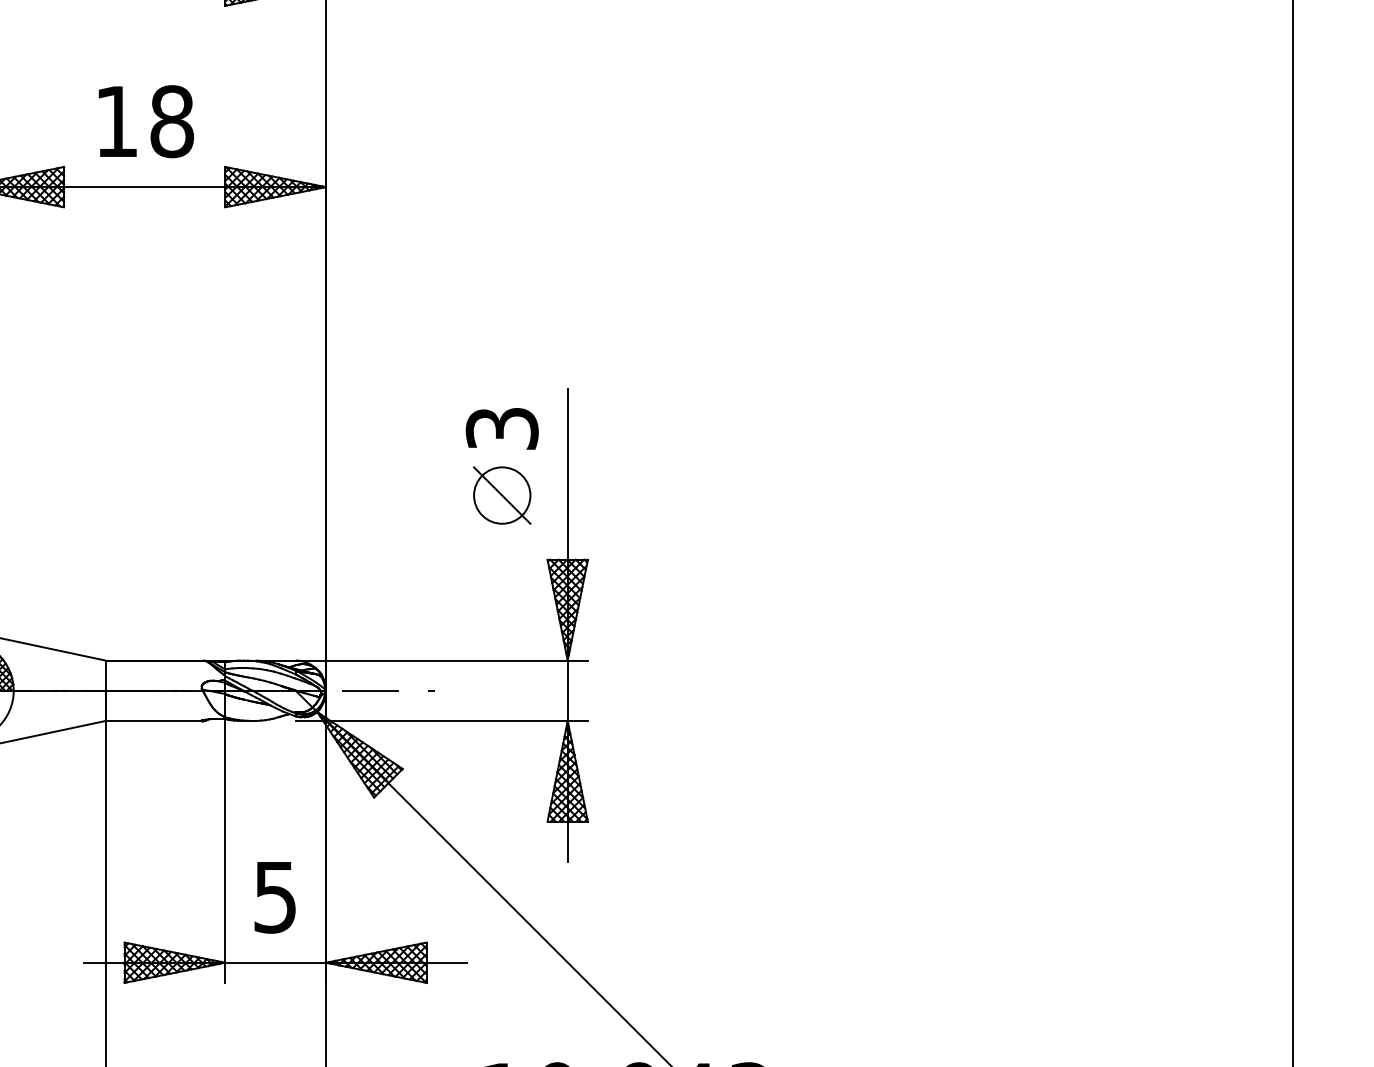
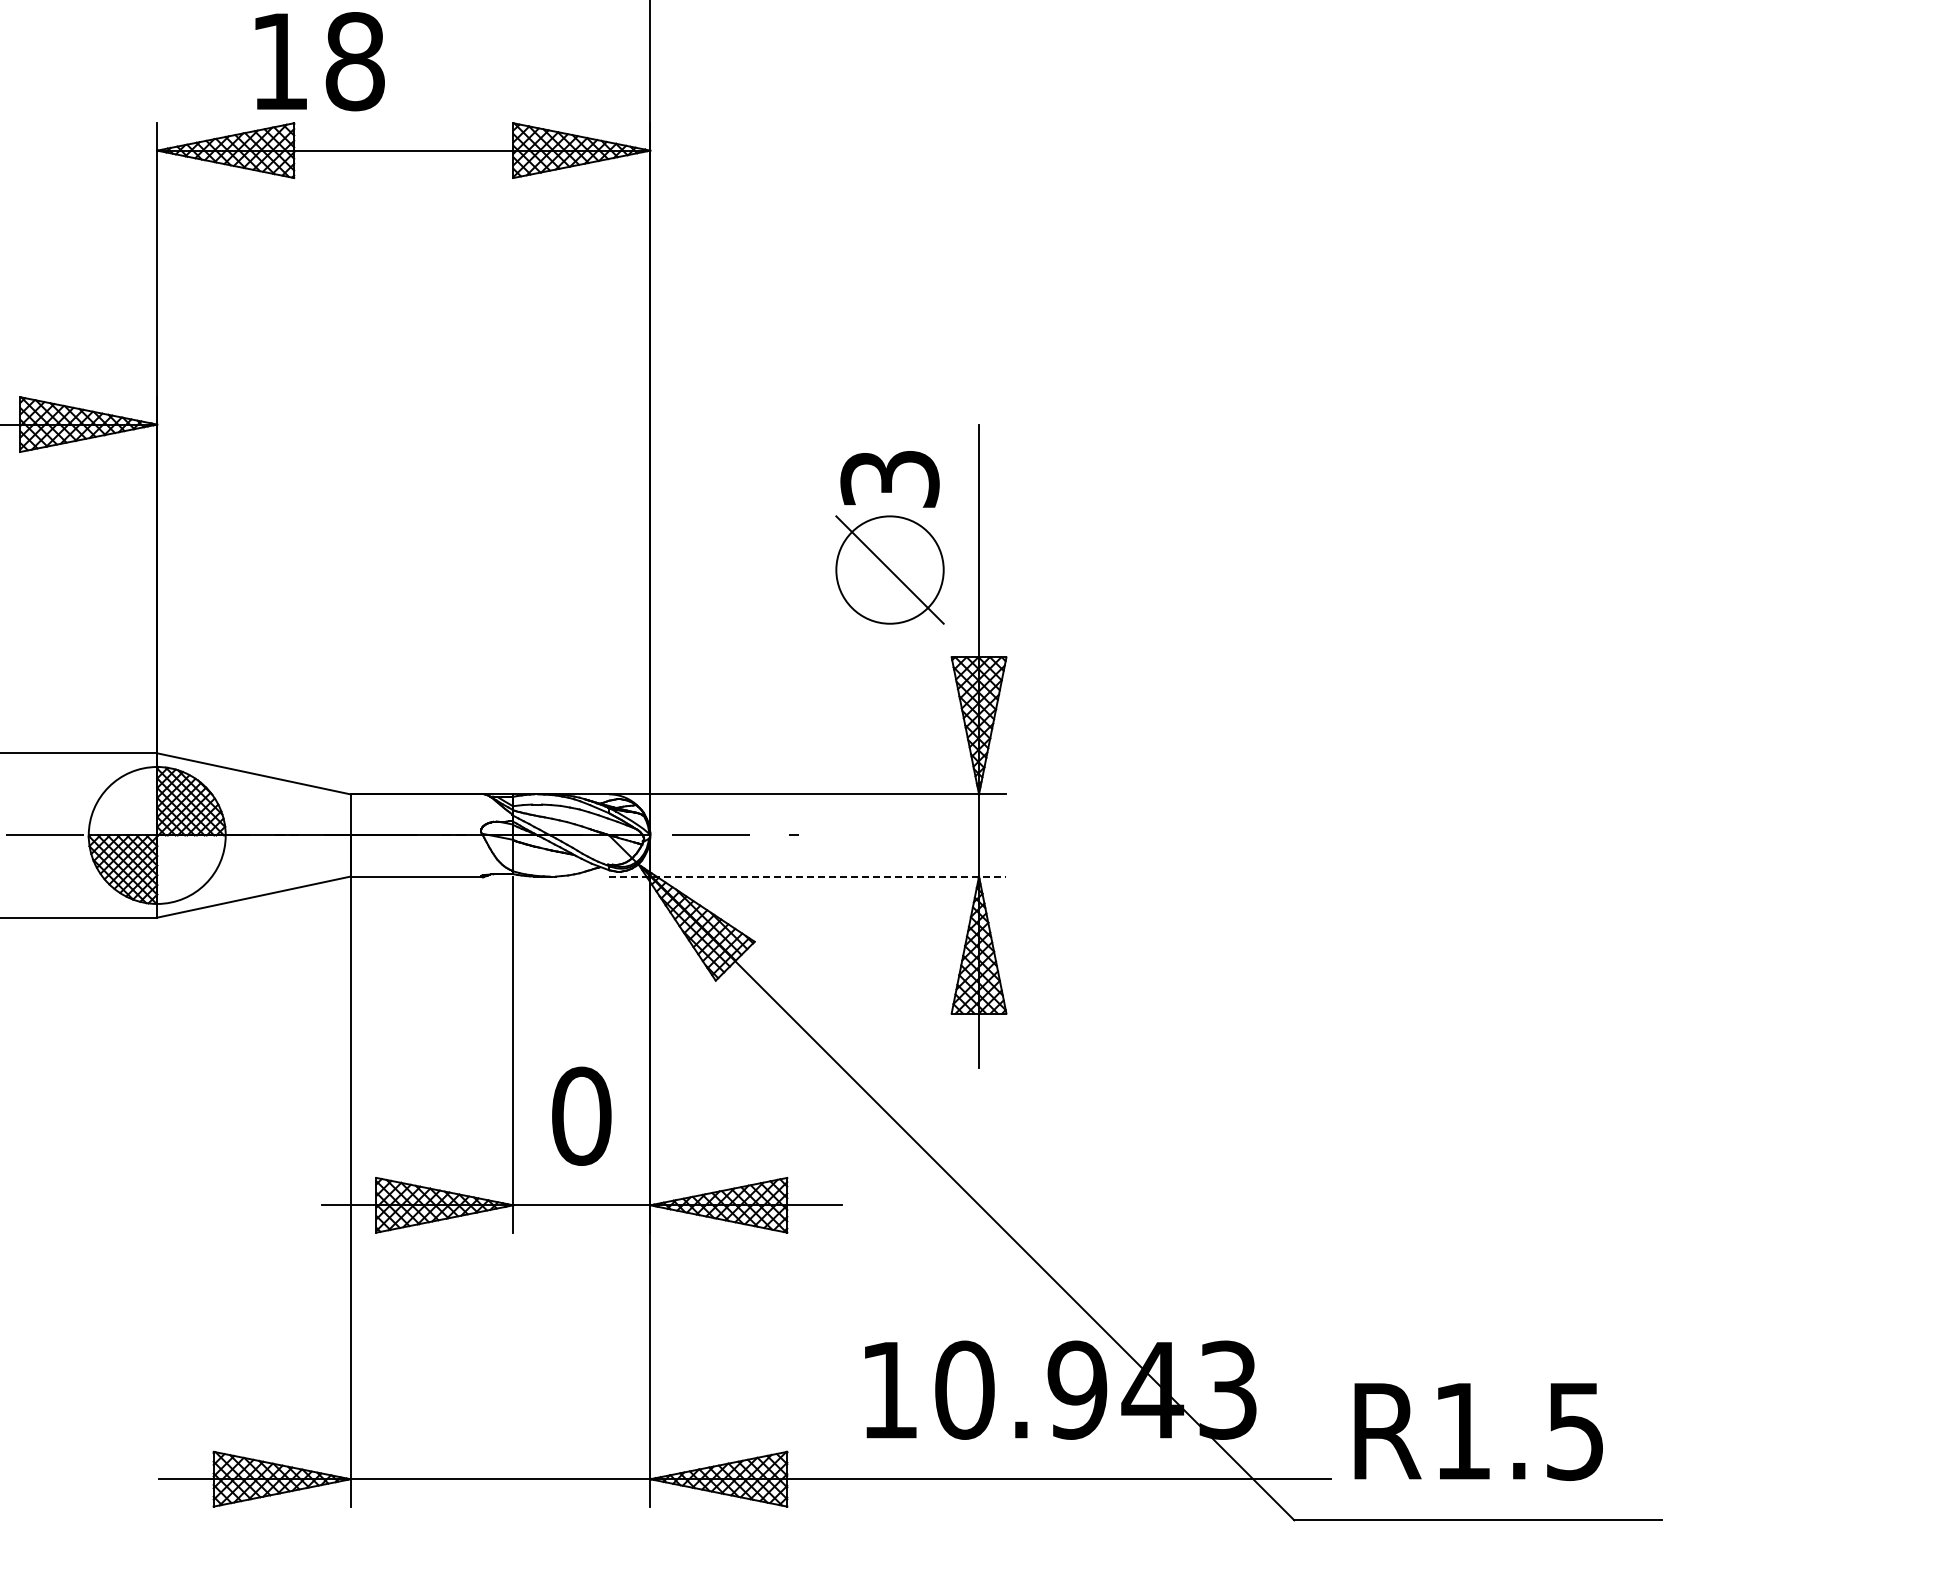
text: (145, 121) -> (319, 61), moved
part: (501, 495) -> (889, 569), size x1.4
line: (441, 720) -> (807, 876), solid -> dashed
text: (275, 896) -> (581, 1115), 5 -> 0

